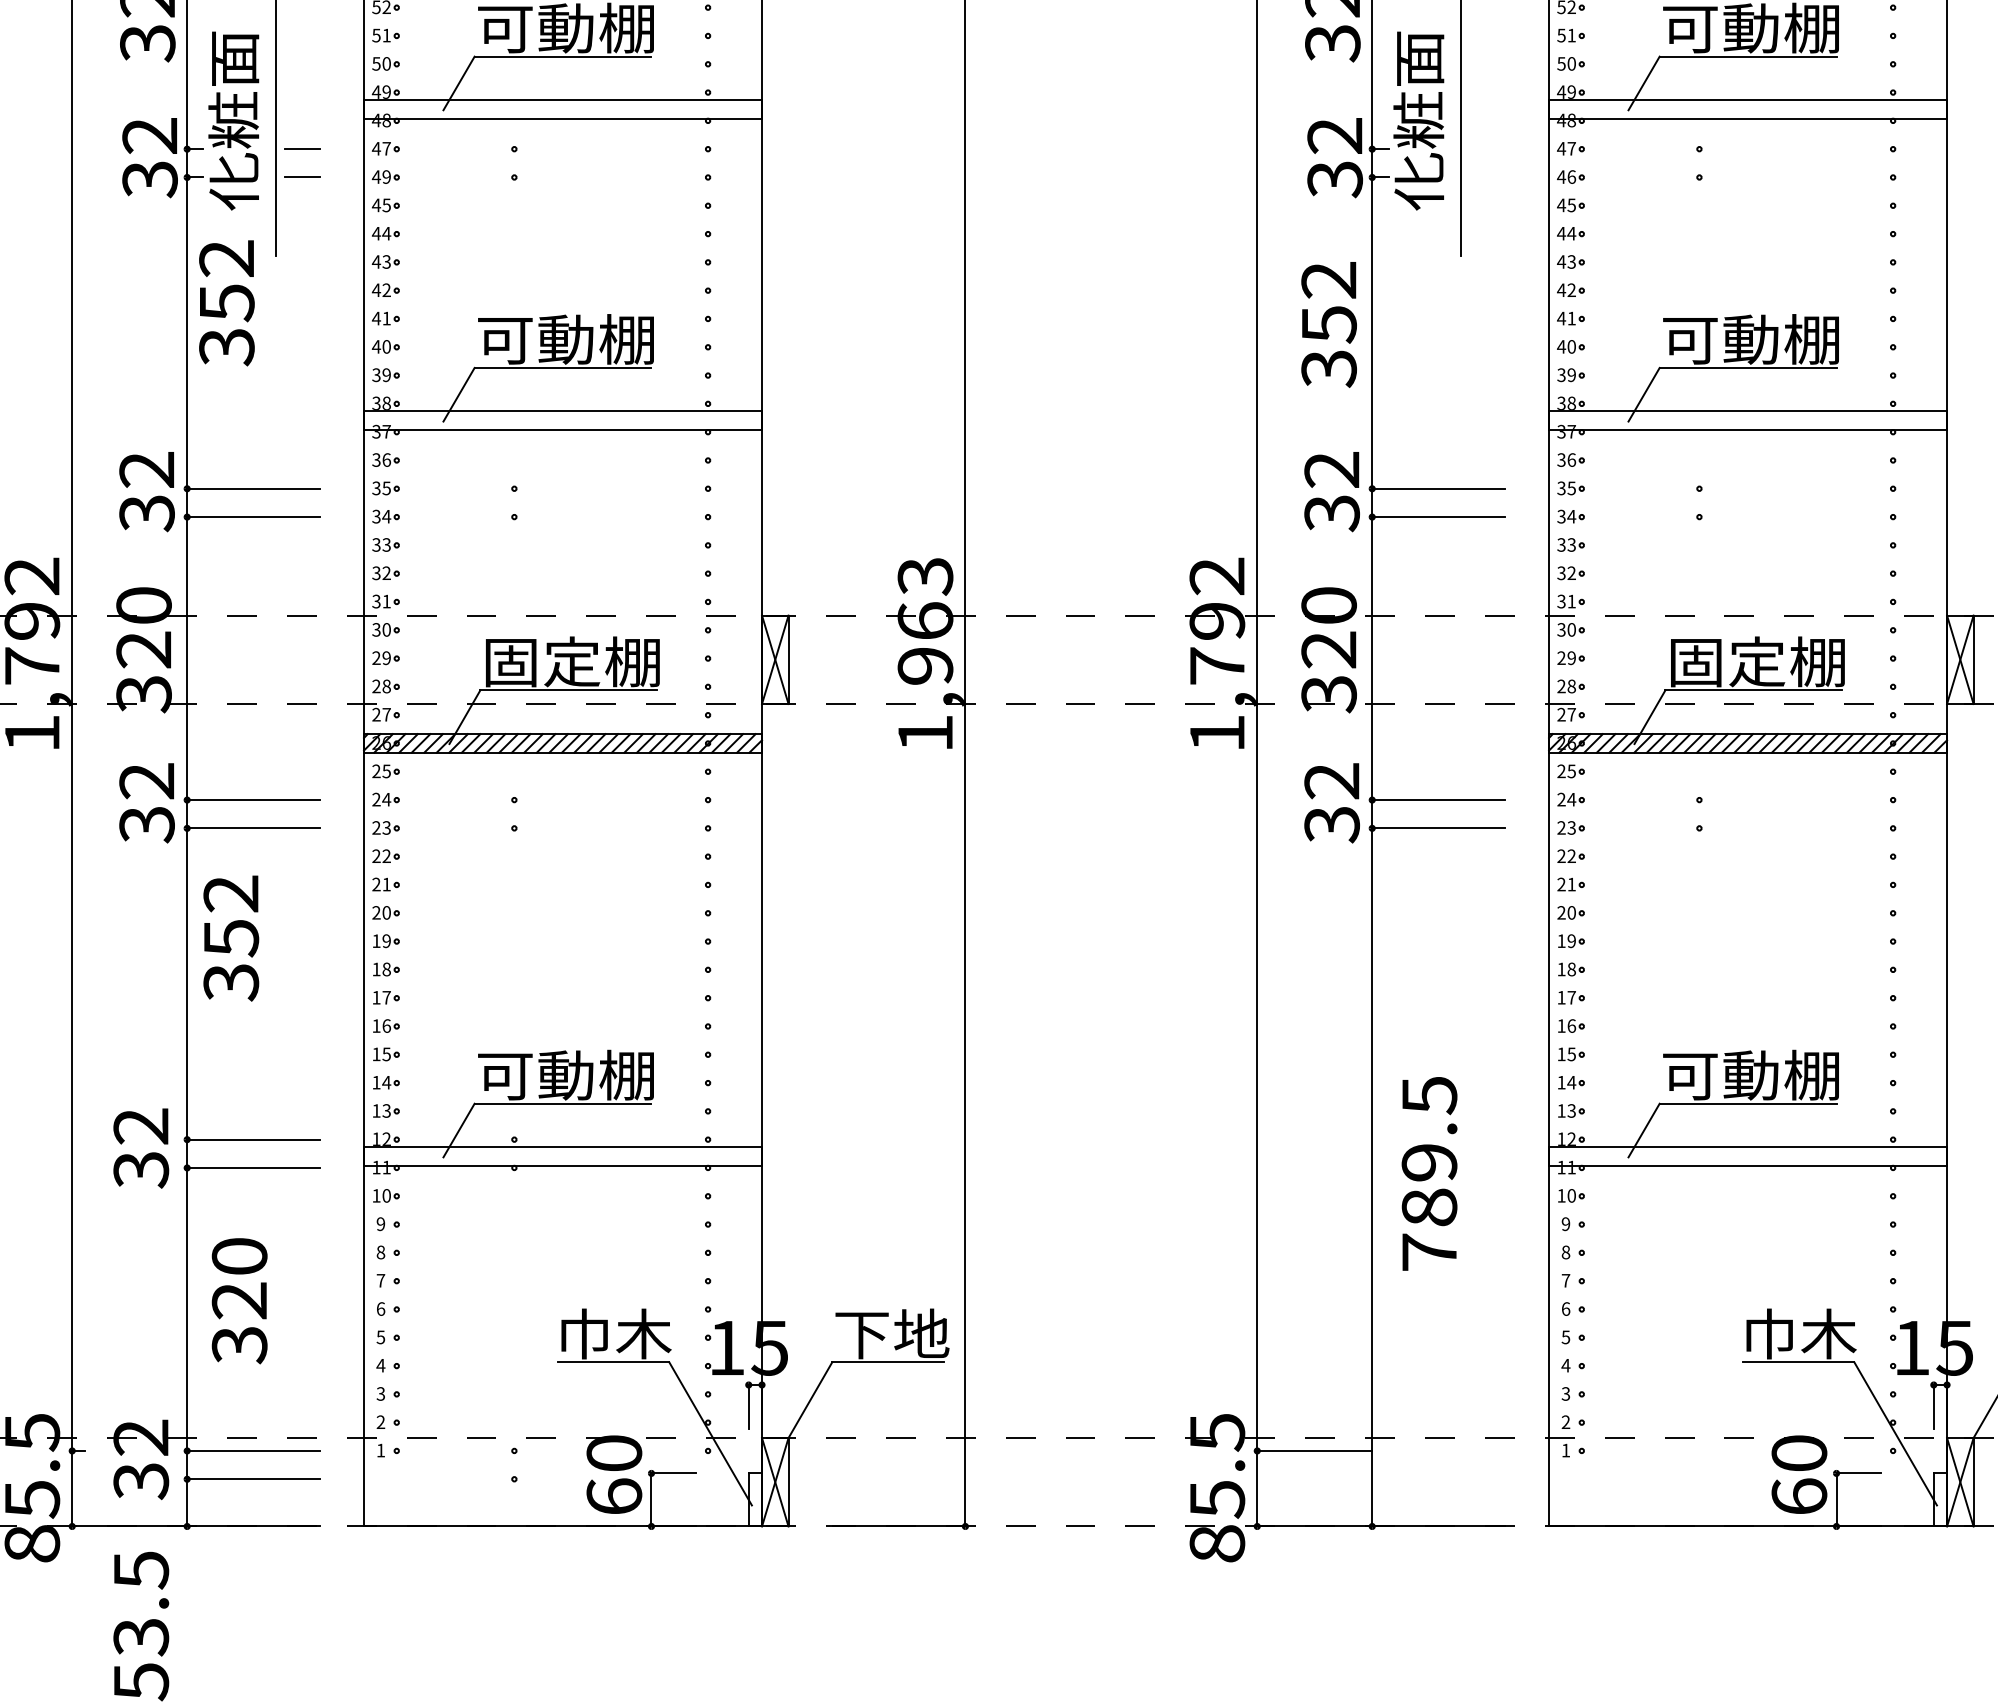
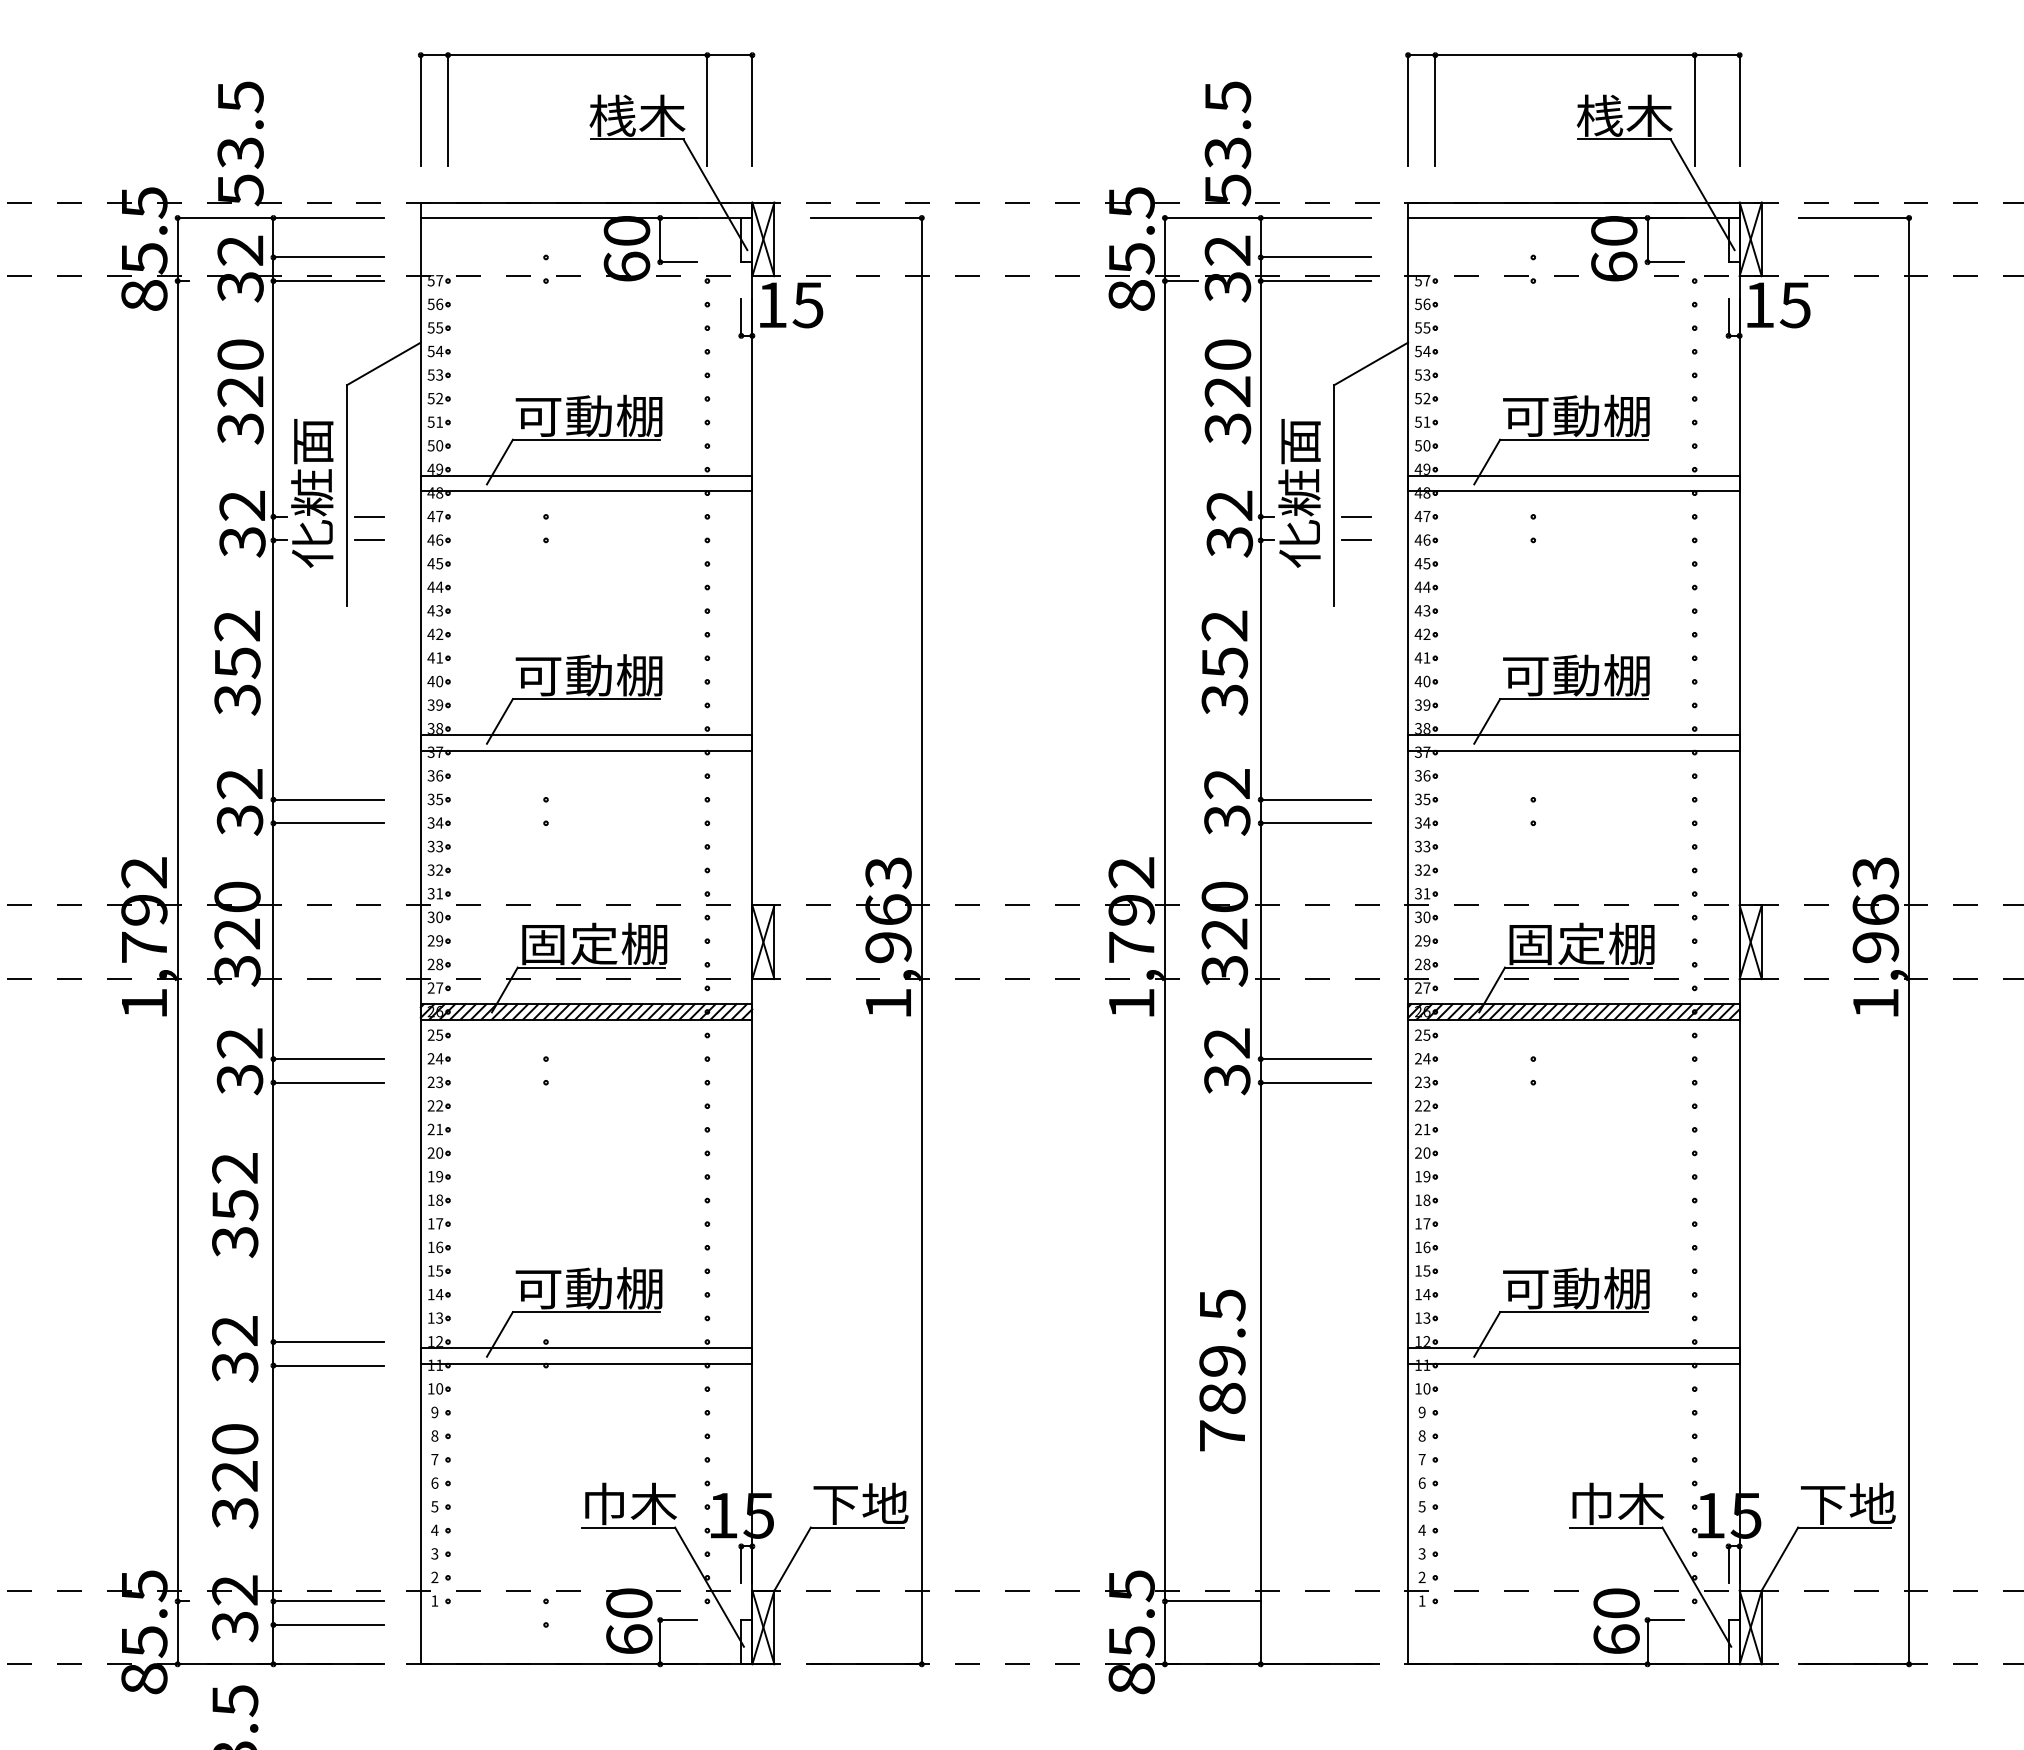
line: (1487, 148) -> (1356, 516), added
text: (386, 176) -> (439, 539), 49 -> 46
line: (1487, 177) -> (1356, 540), added
text: (226, 302) -> (237, 662), moved
text: (231, 938) -> (235, 1205), moved
text: (1429, 1173) -> (1222, 1370), moved
text: (240, 1301) -> (235, 1476), moved

